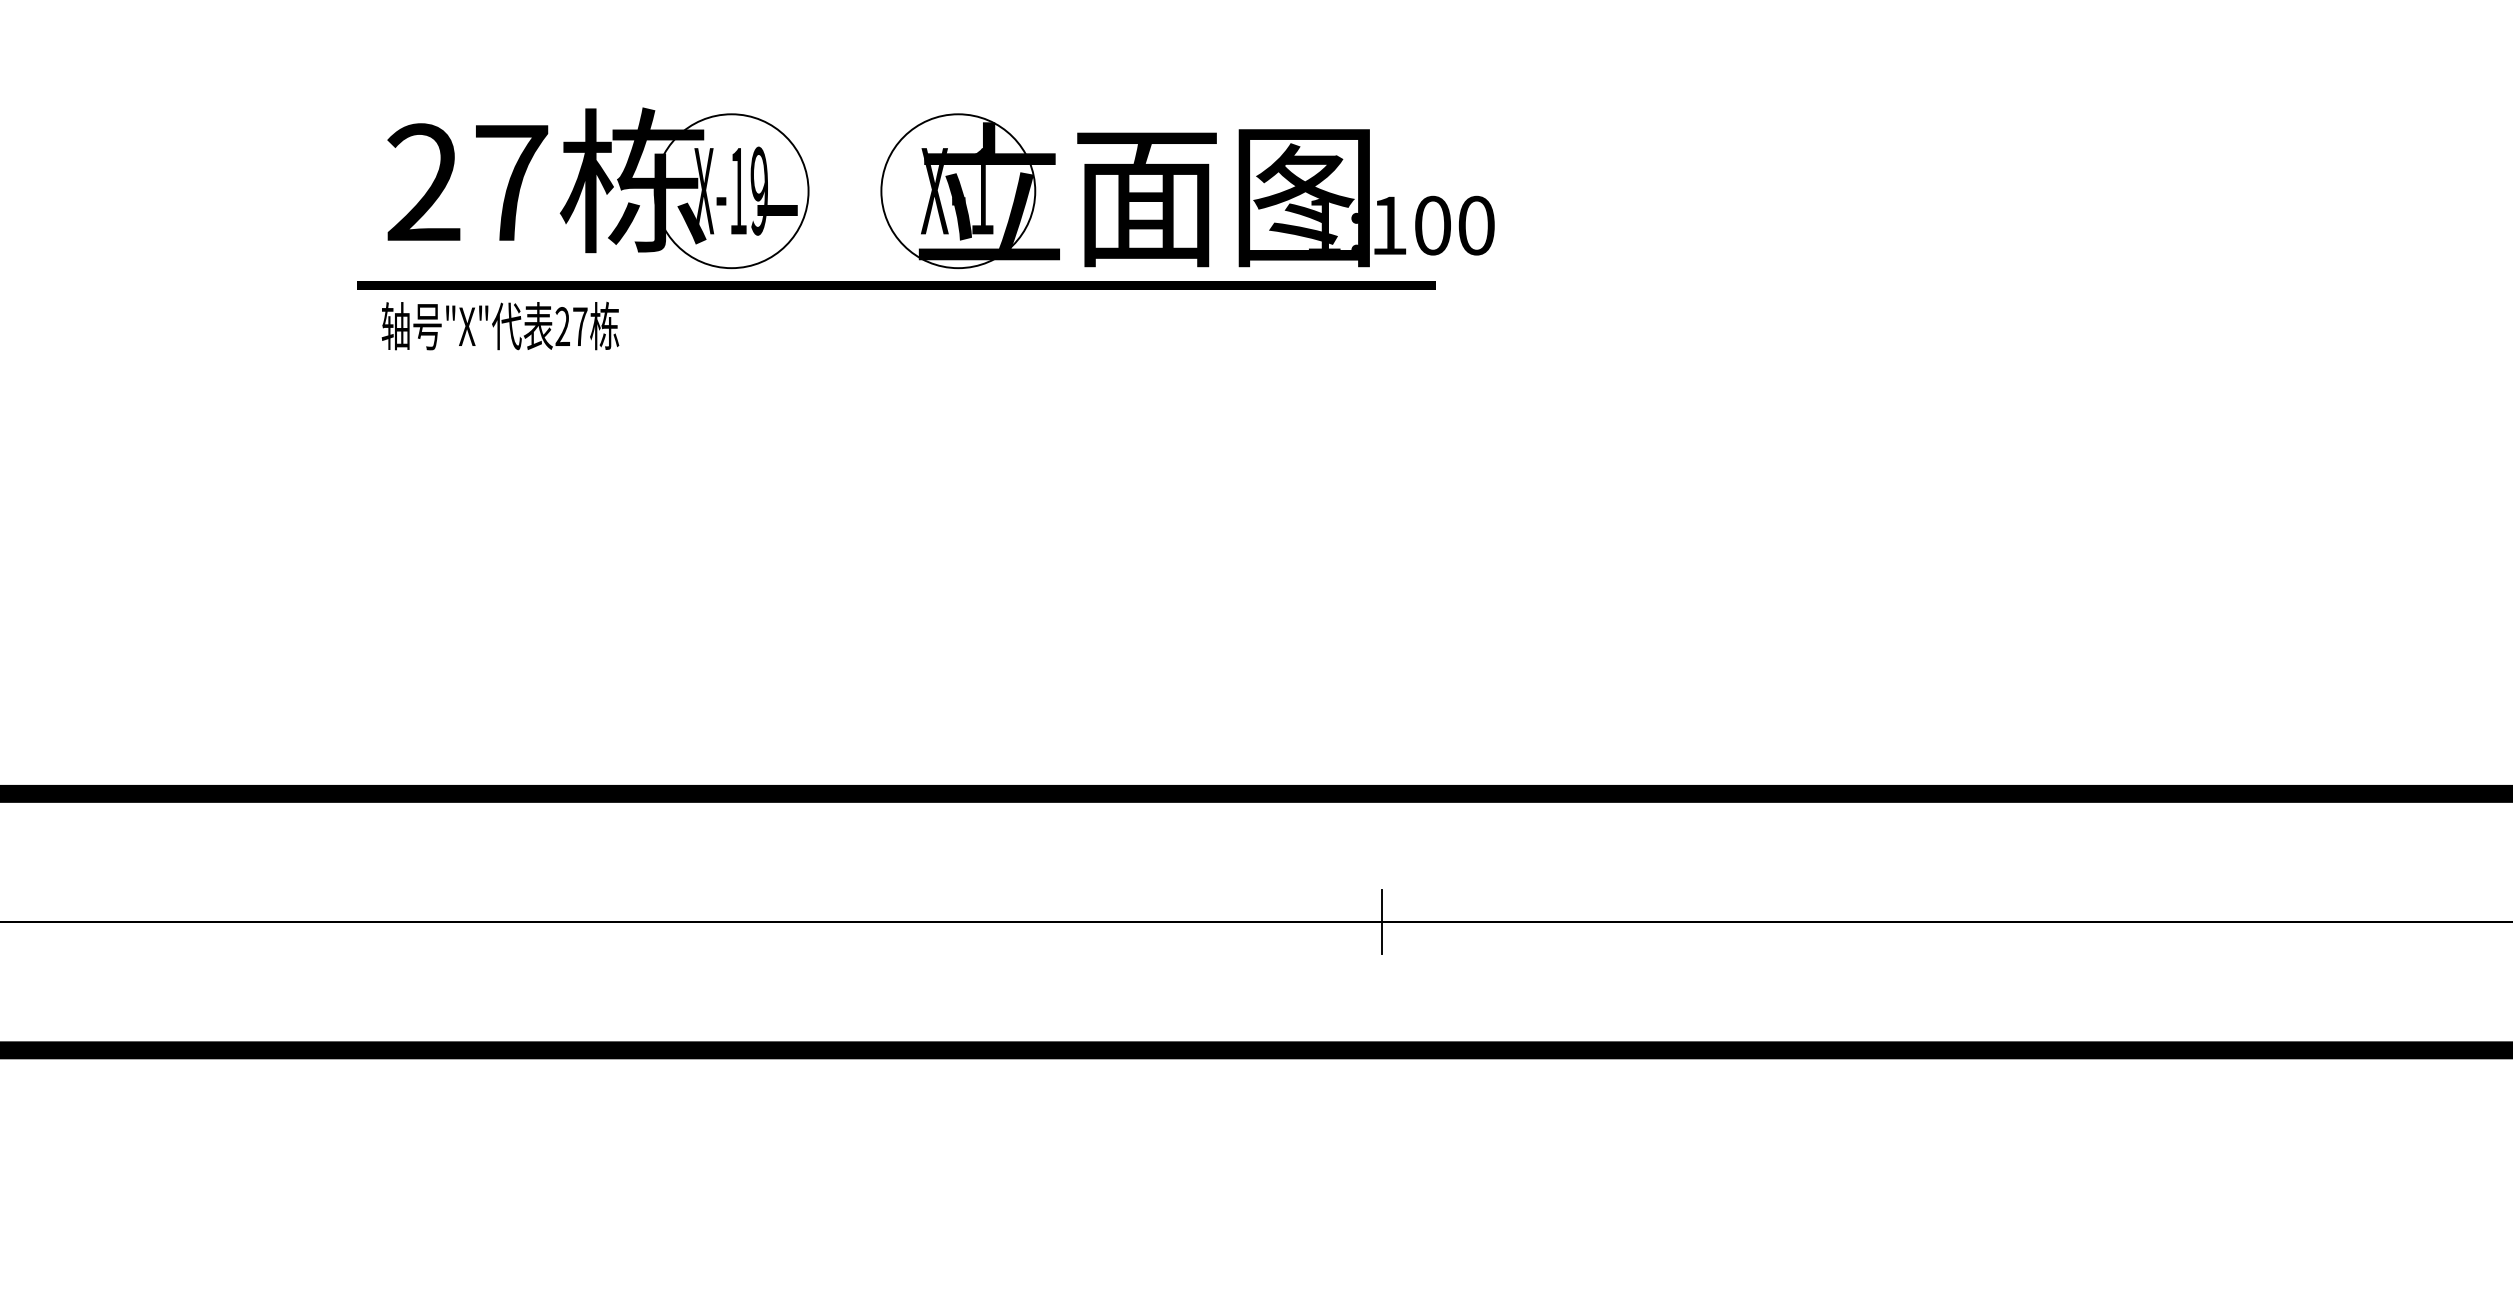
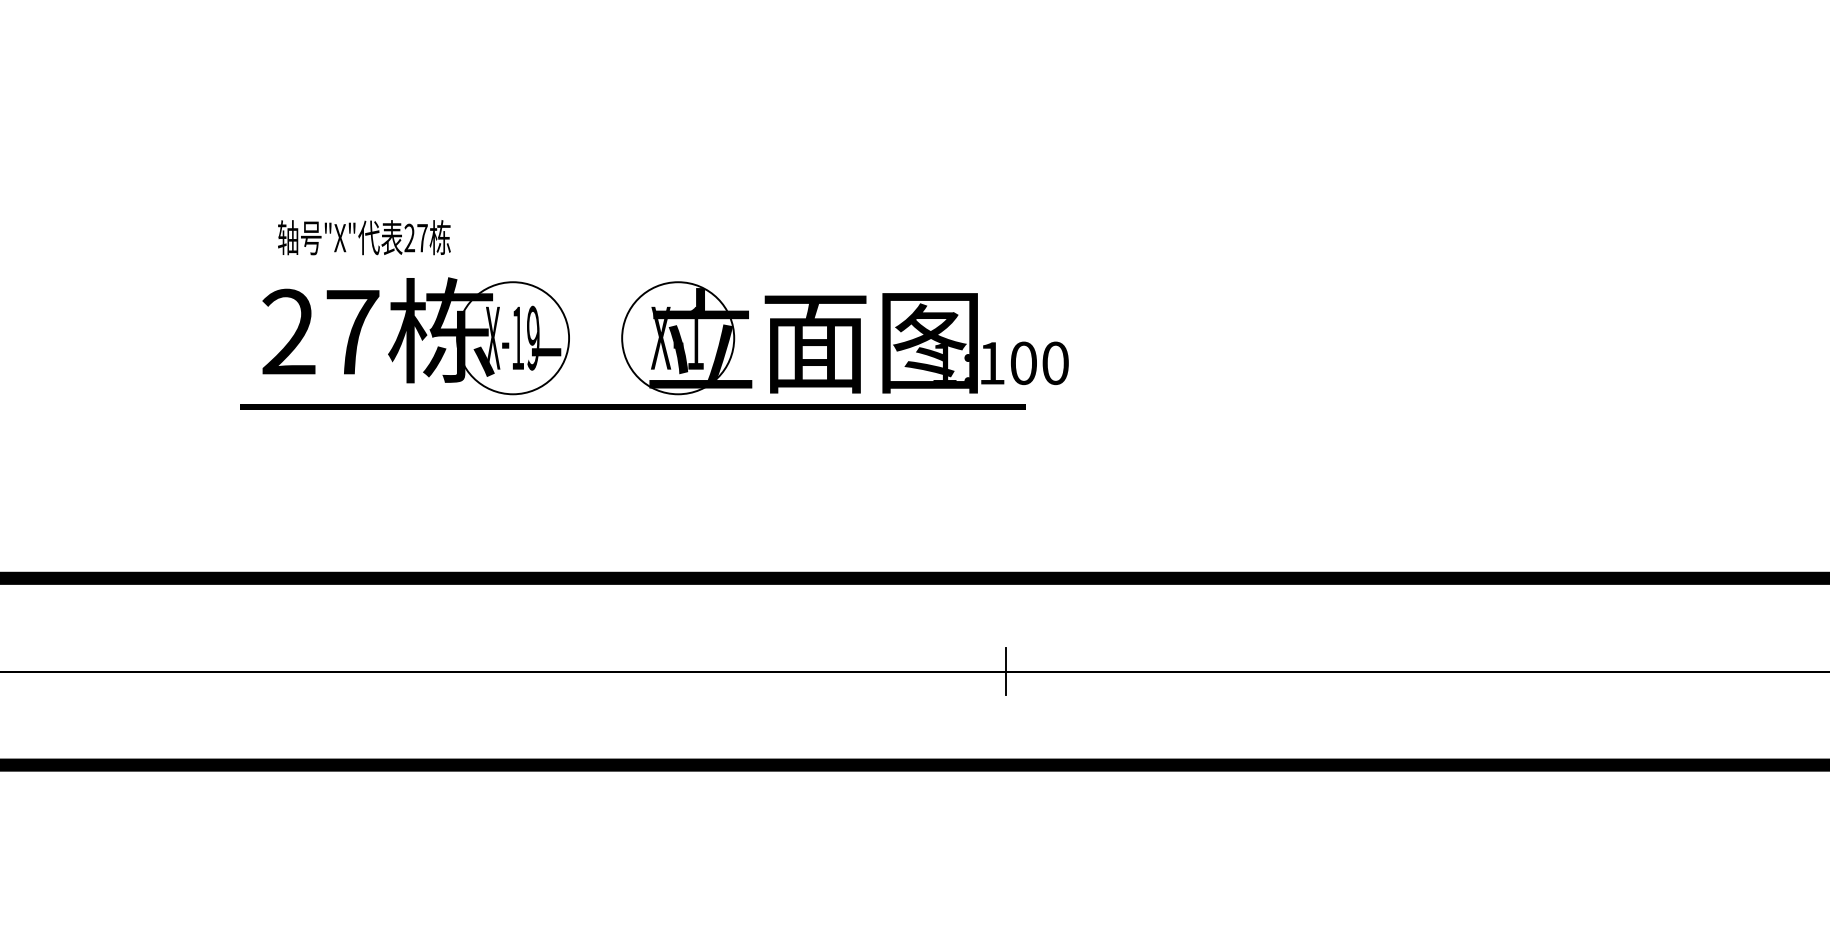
part: (925, 198) -> (654, 343), moved

